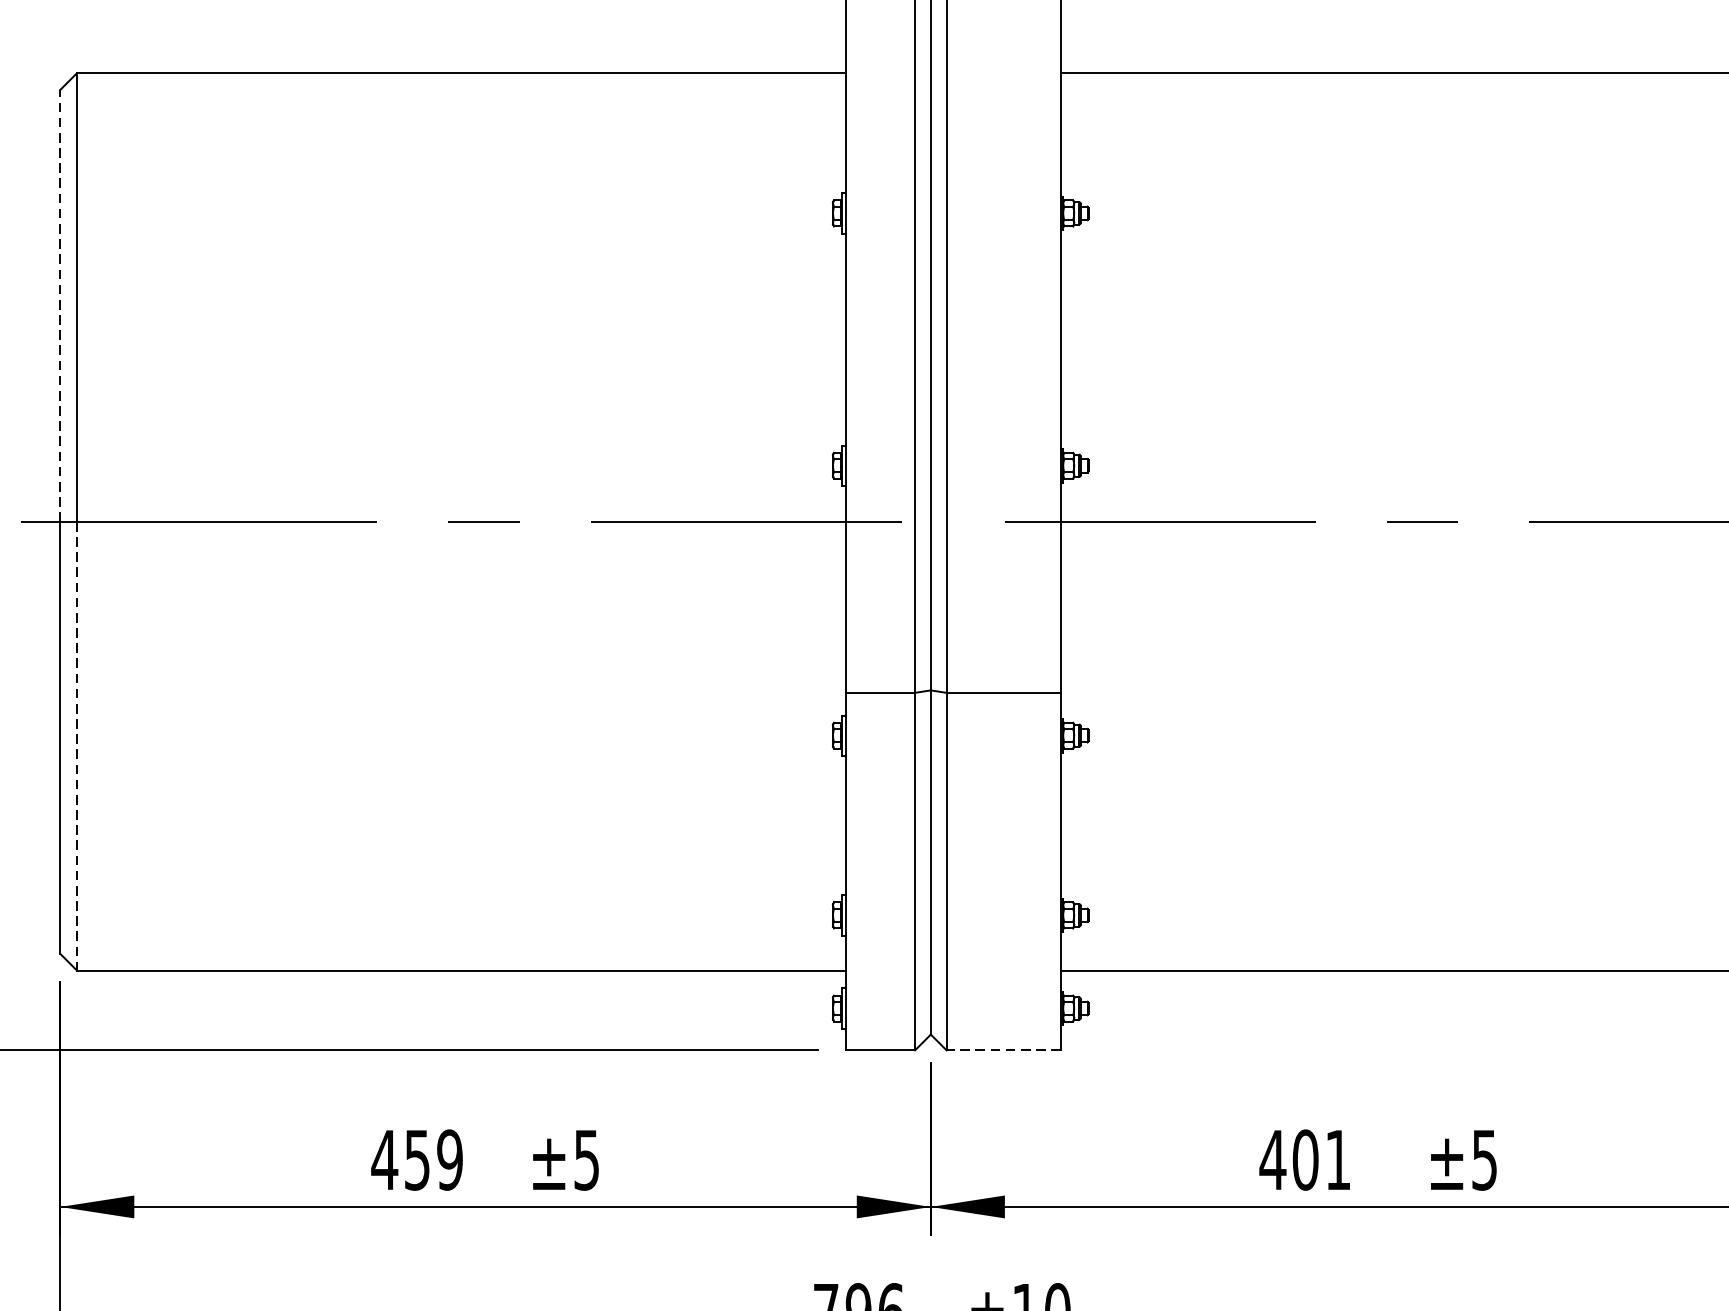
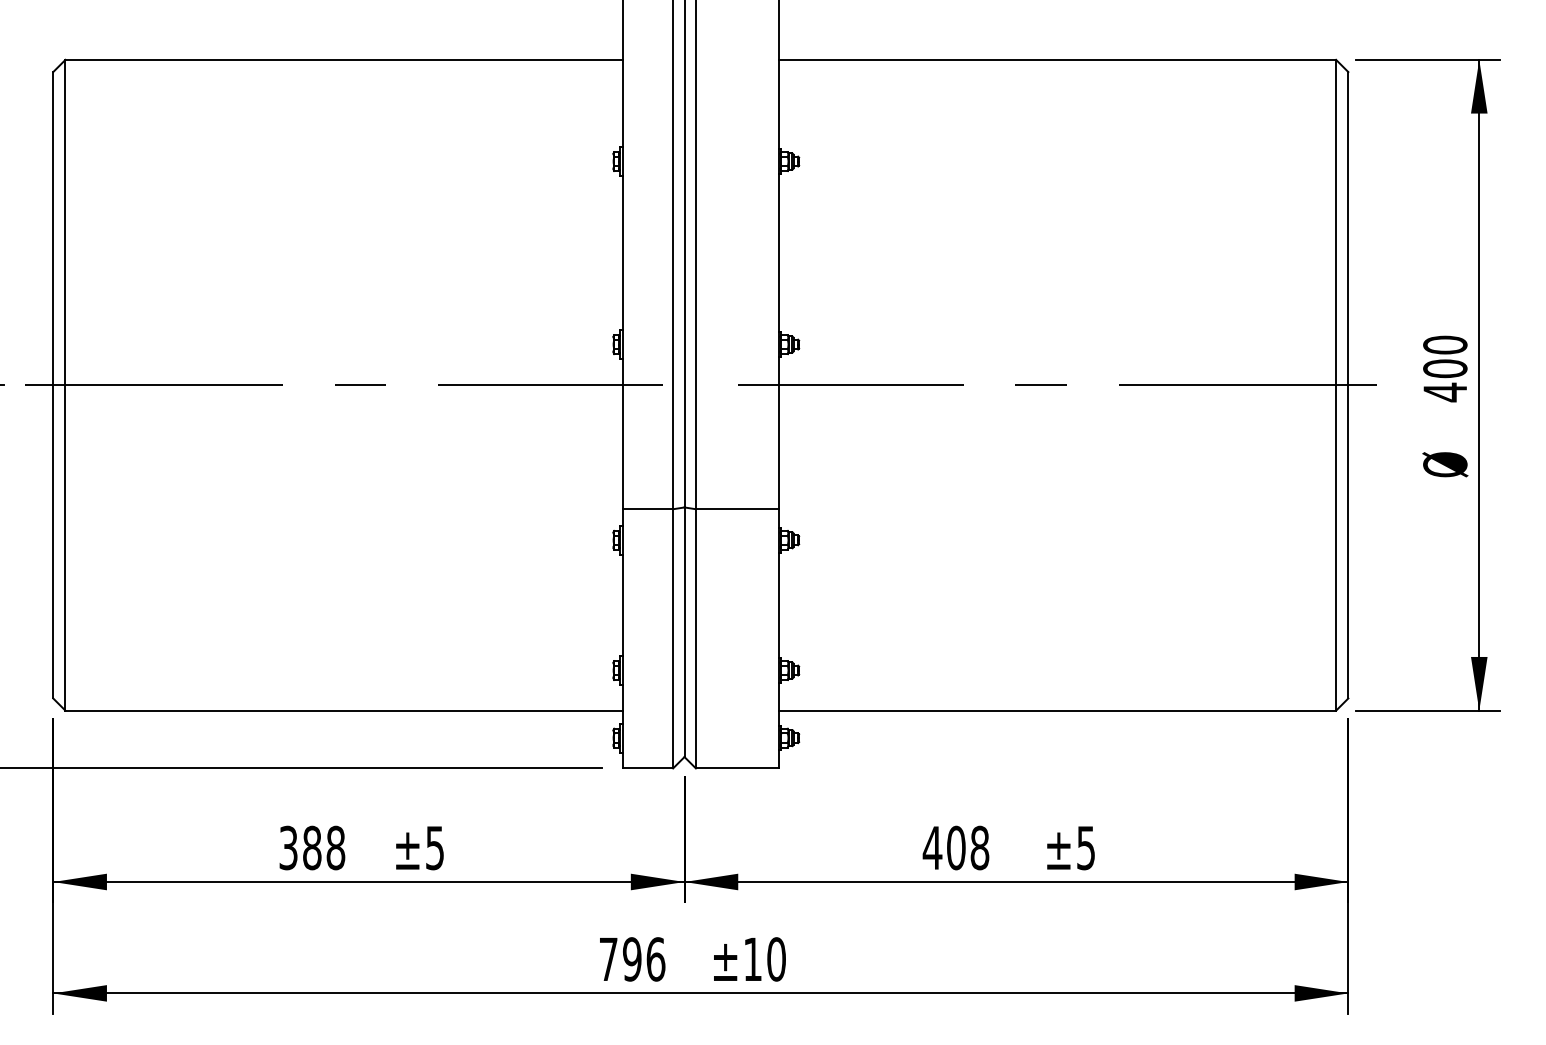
line: (60, 305) -> (53, 228), dashed -> solid
line: (77, 745) -> (65, 547), dashed -> solid
line: (1002, 1050) -> (736, 768), dashed -> solid
text: (416, 1159) -> (311, 847), 459 -> 388
text: (1337, 1159) -> (979, 847), 401 -> 408

